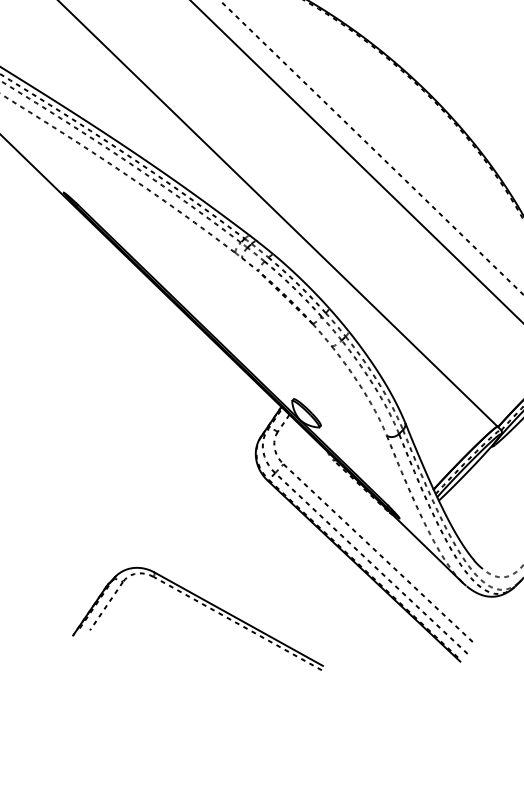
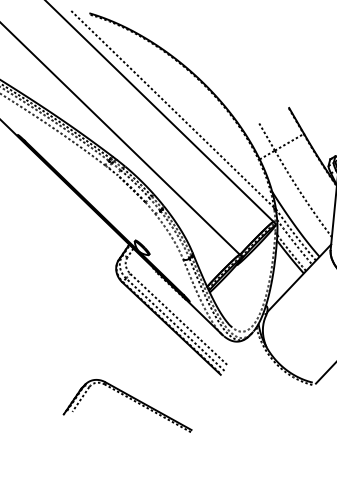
part: (201, 606) -> (129, 399), moved

